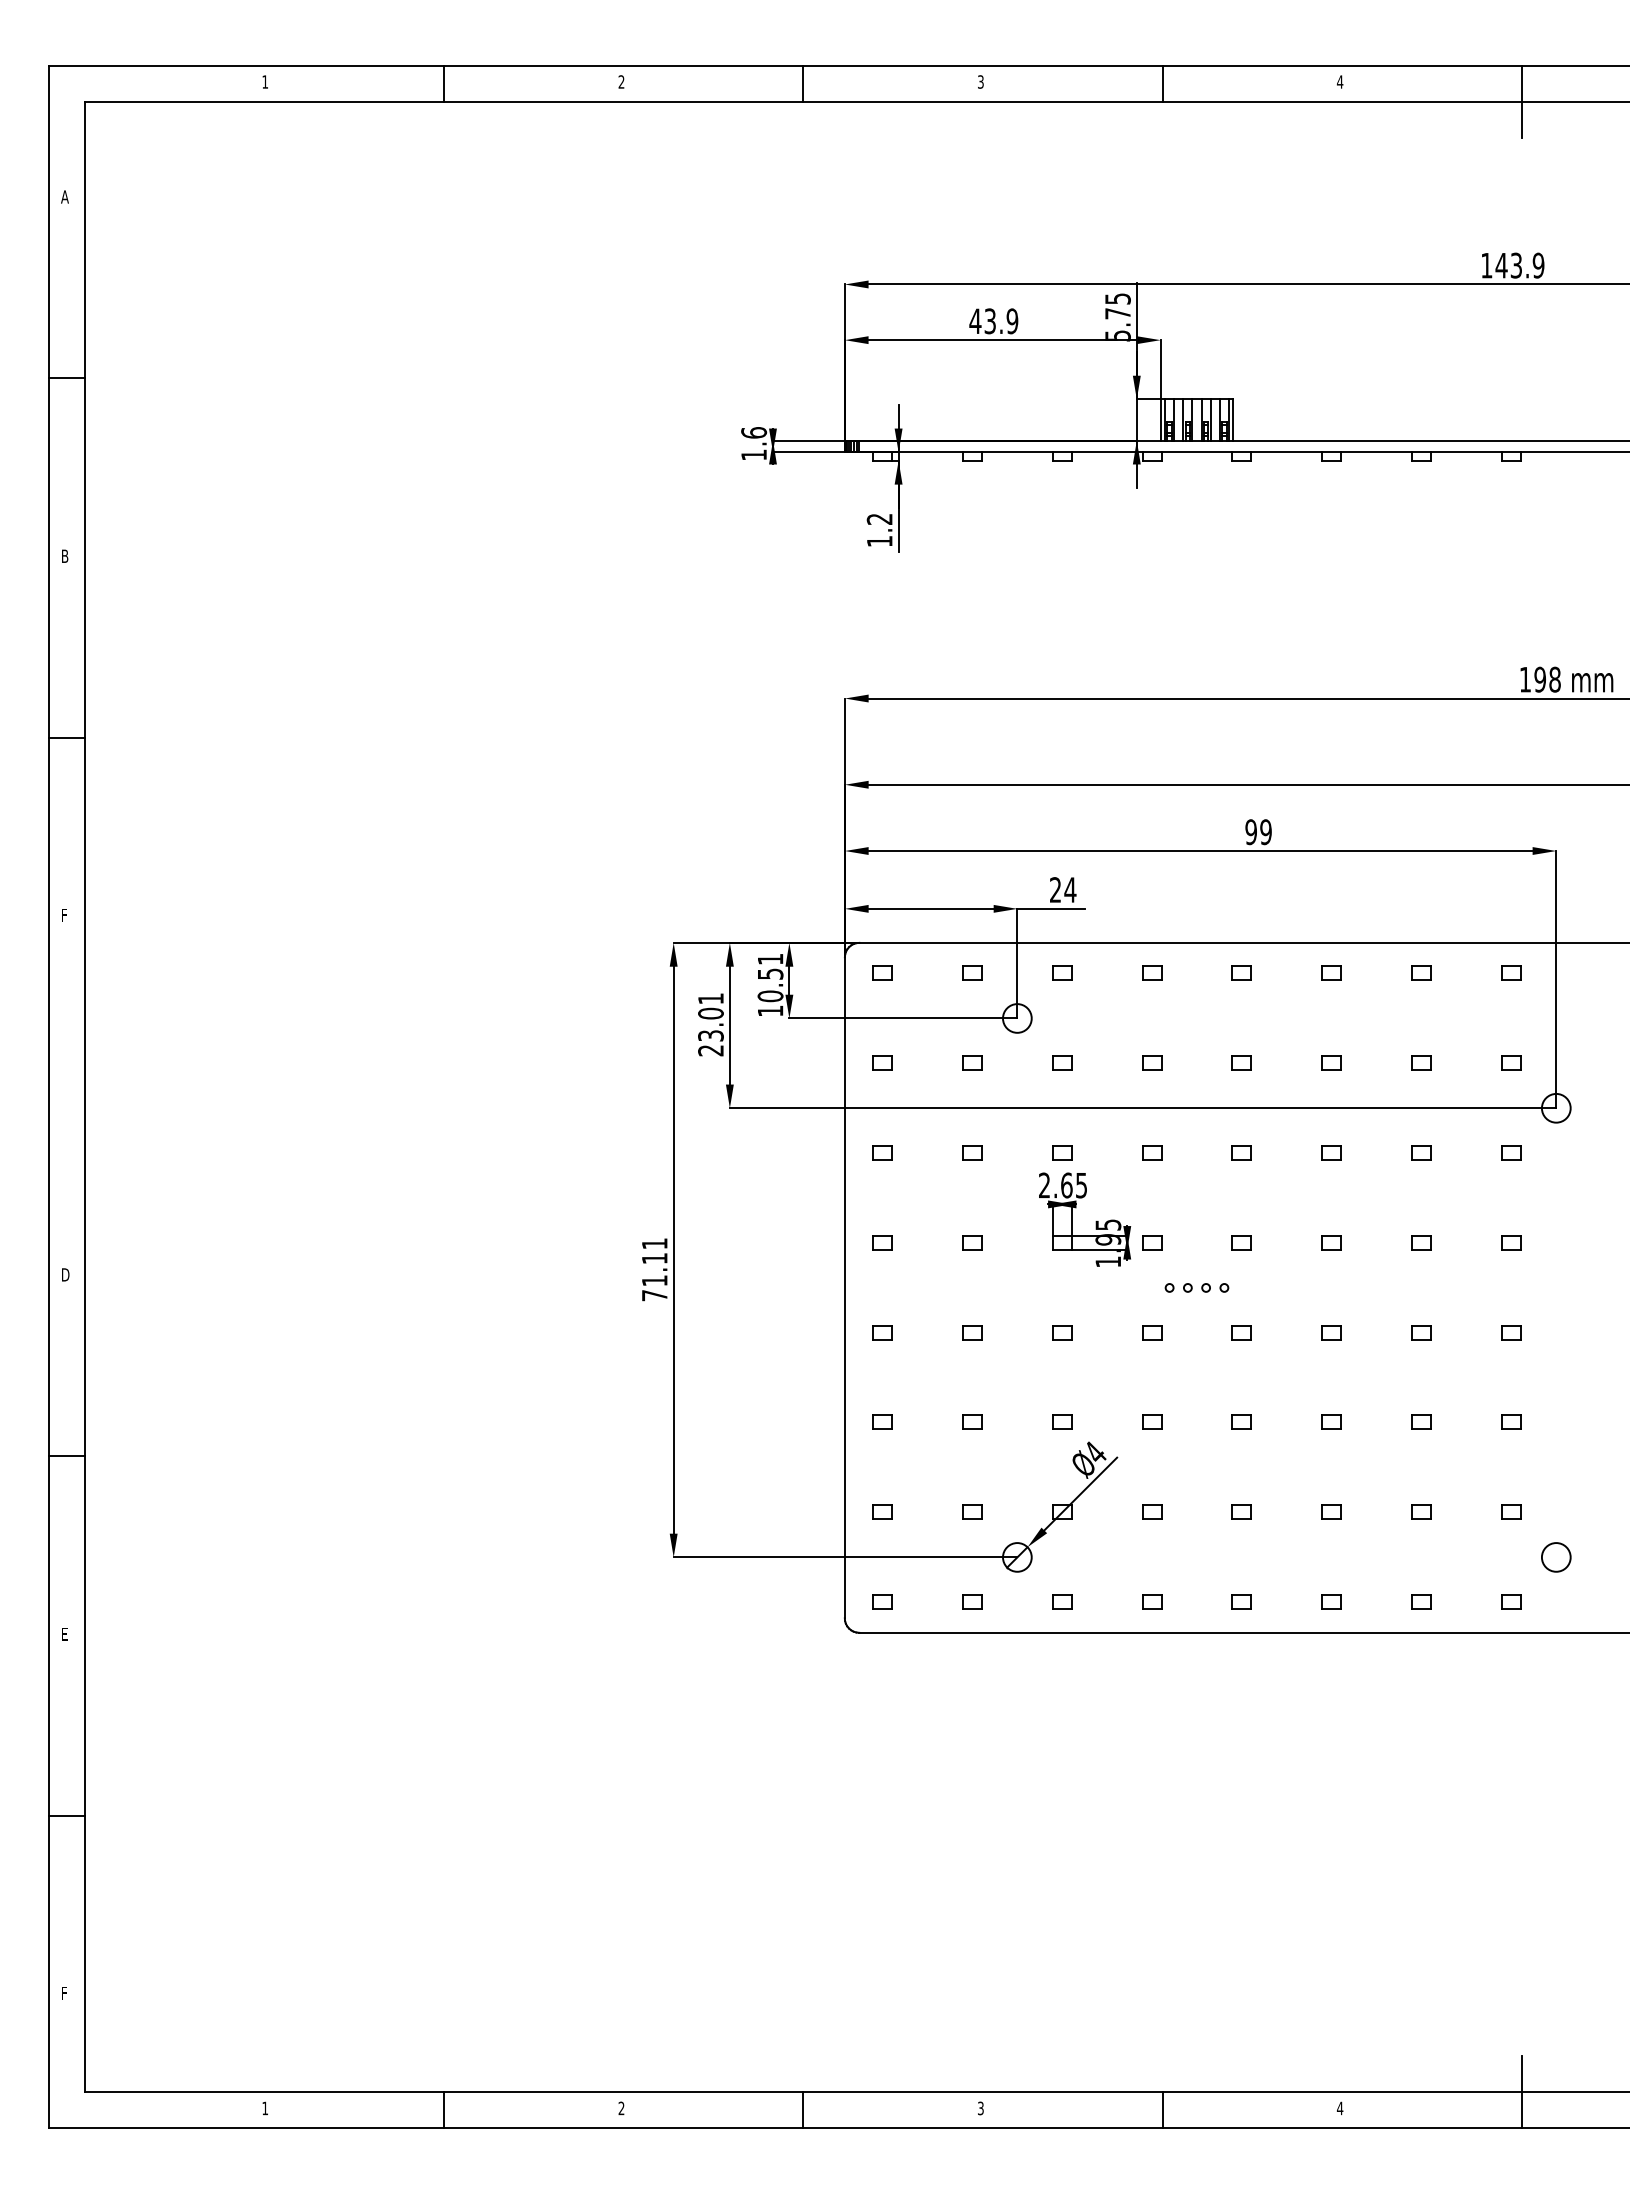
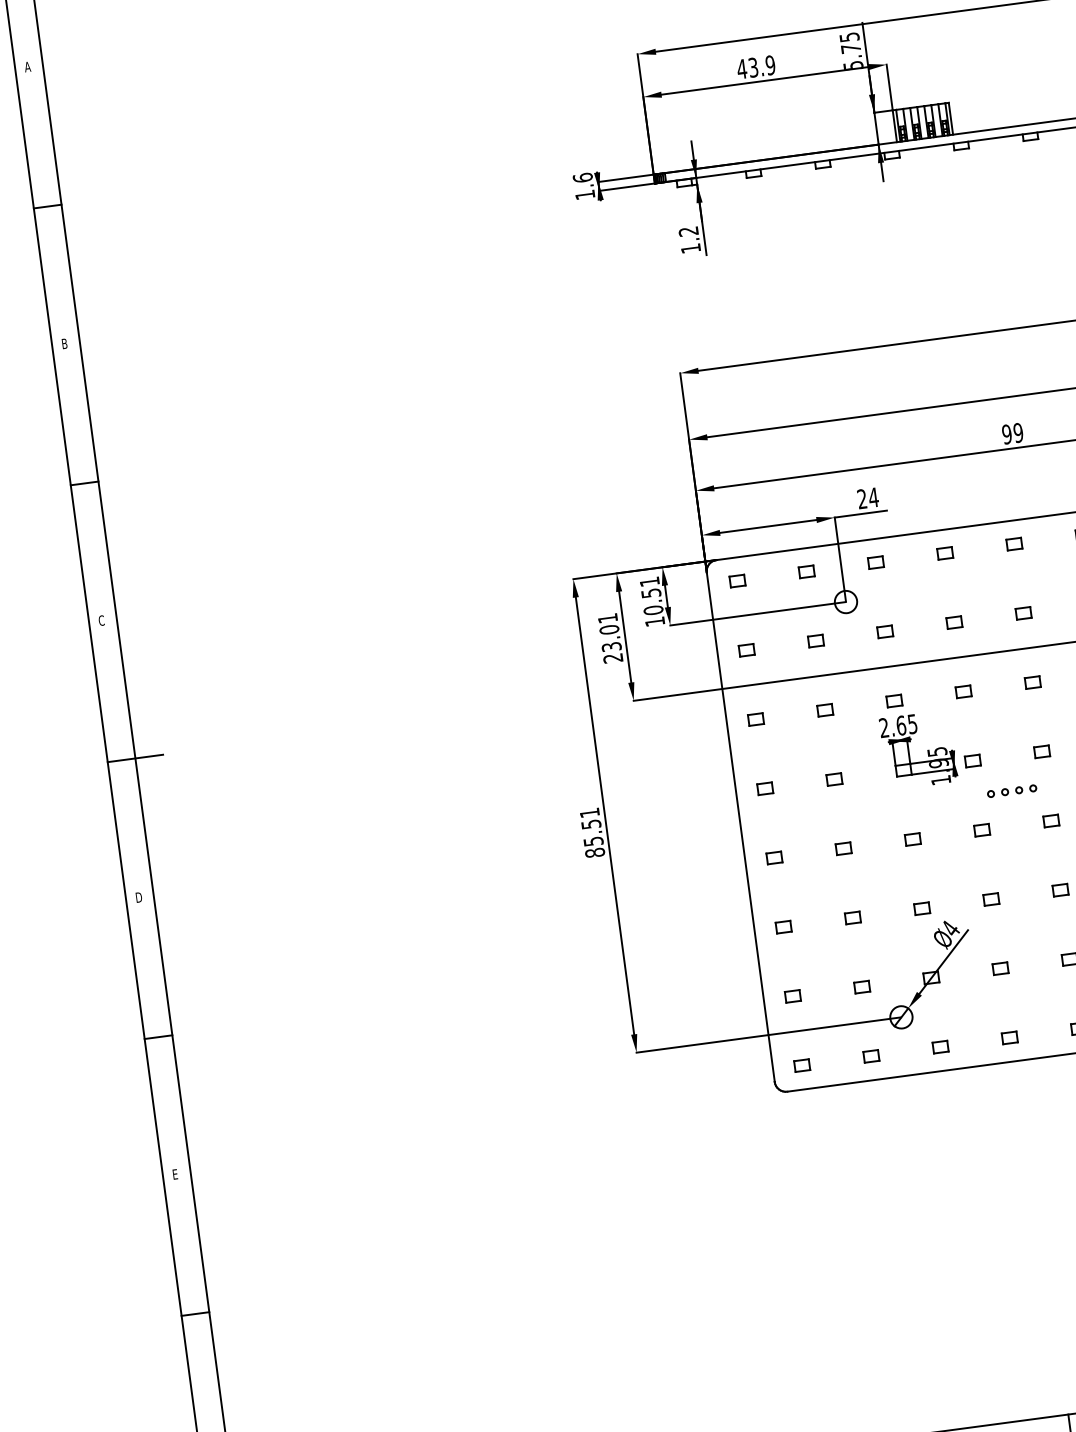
text: (64, 915) -> (101, 620), F -> C
line: (84, 1097) -> (135, 758), added
text: (654, 1277) -> (593, 838), 71.11 -> 85.51

